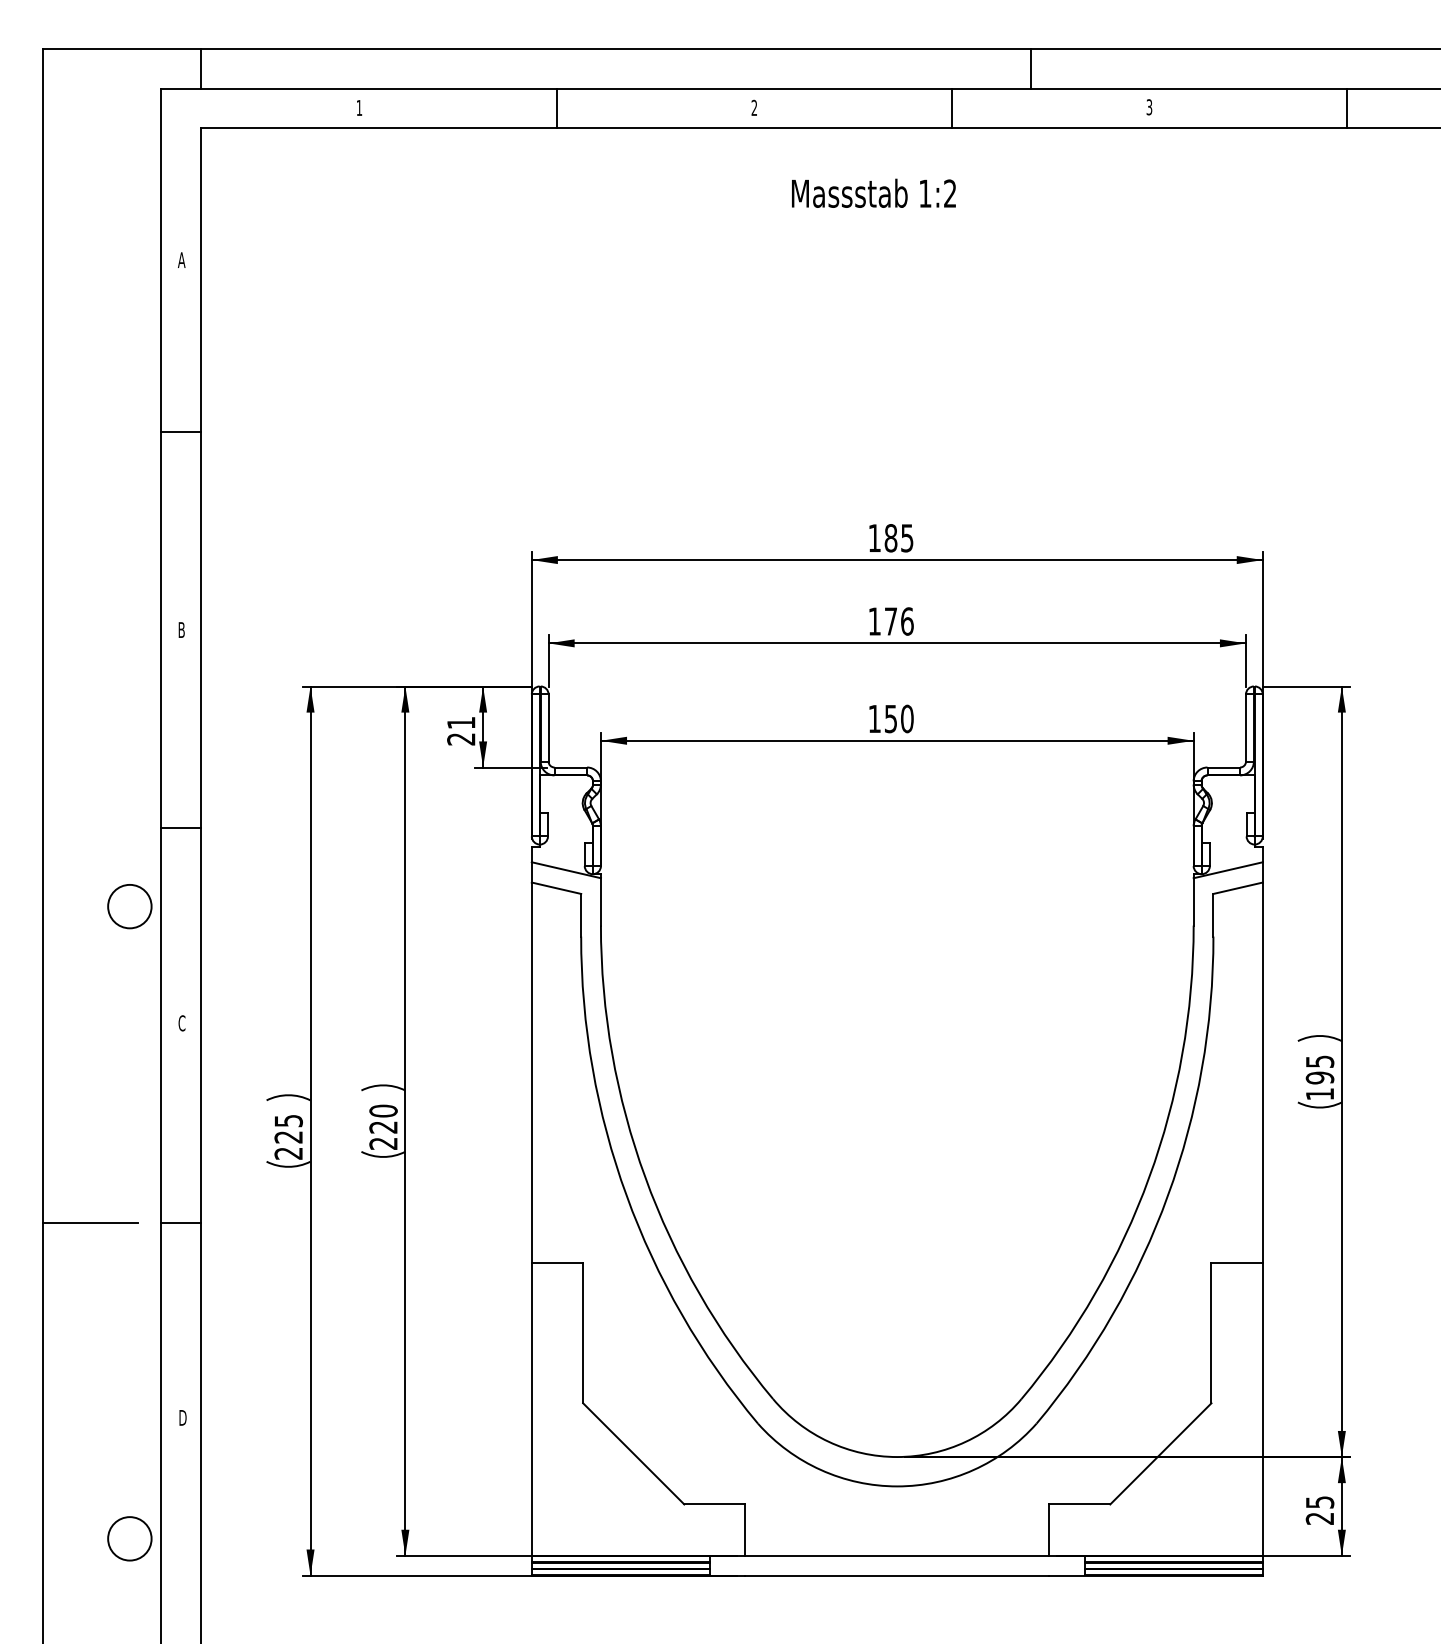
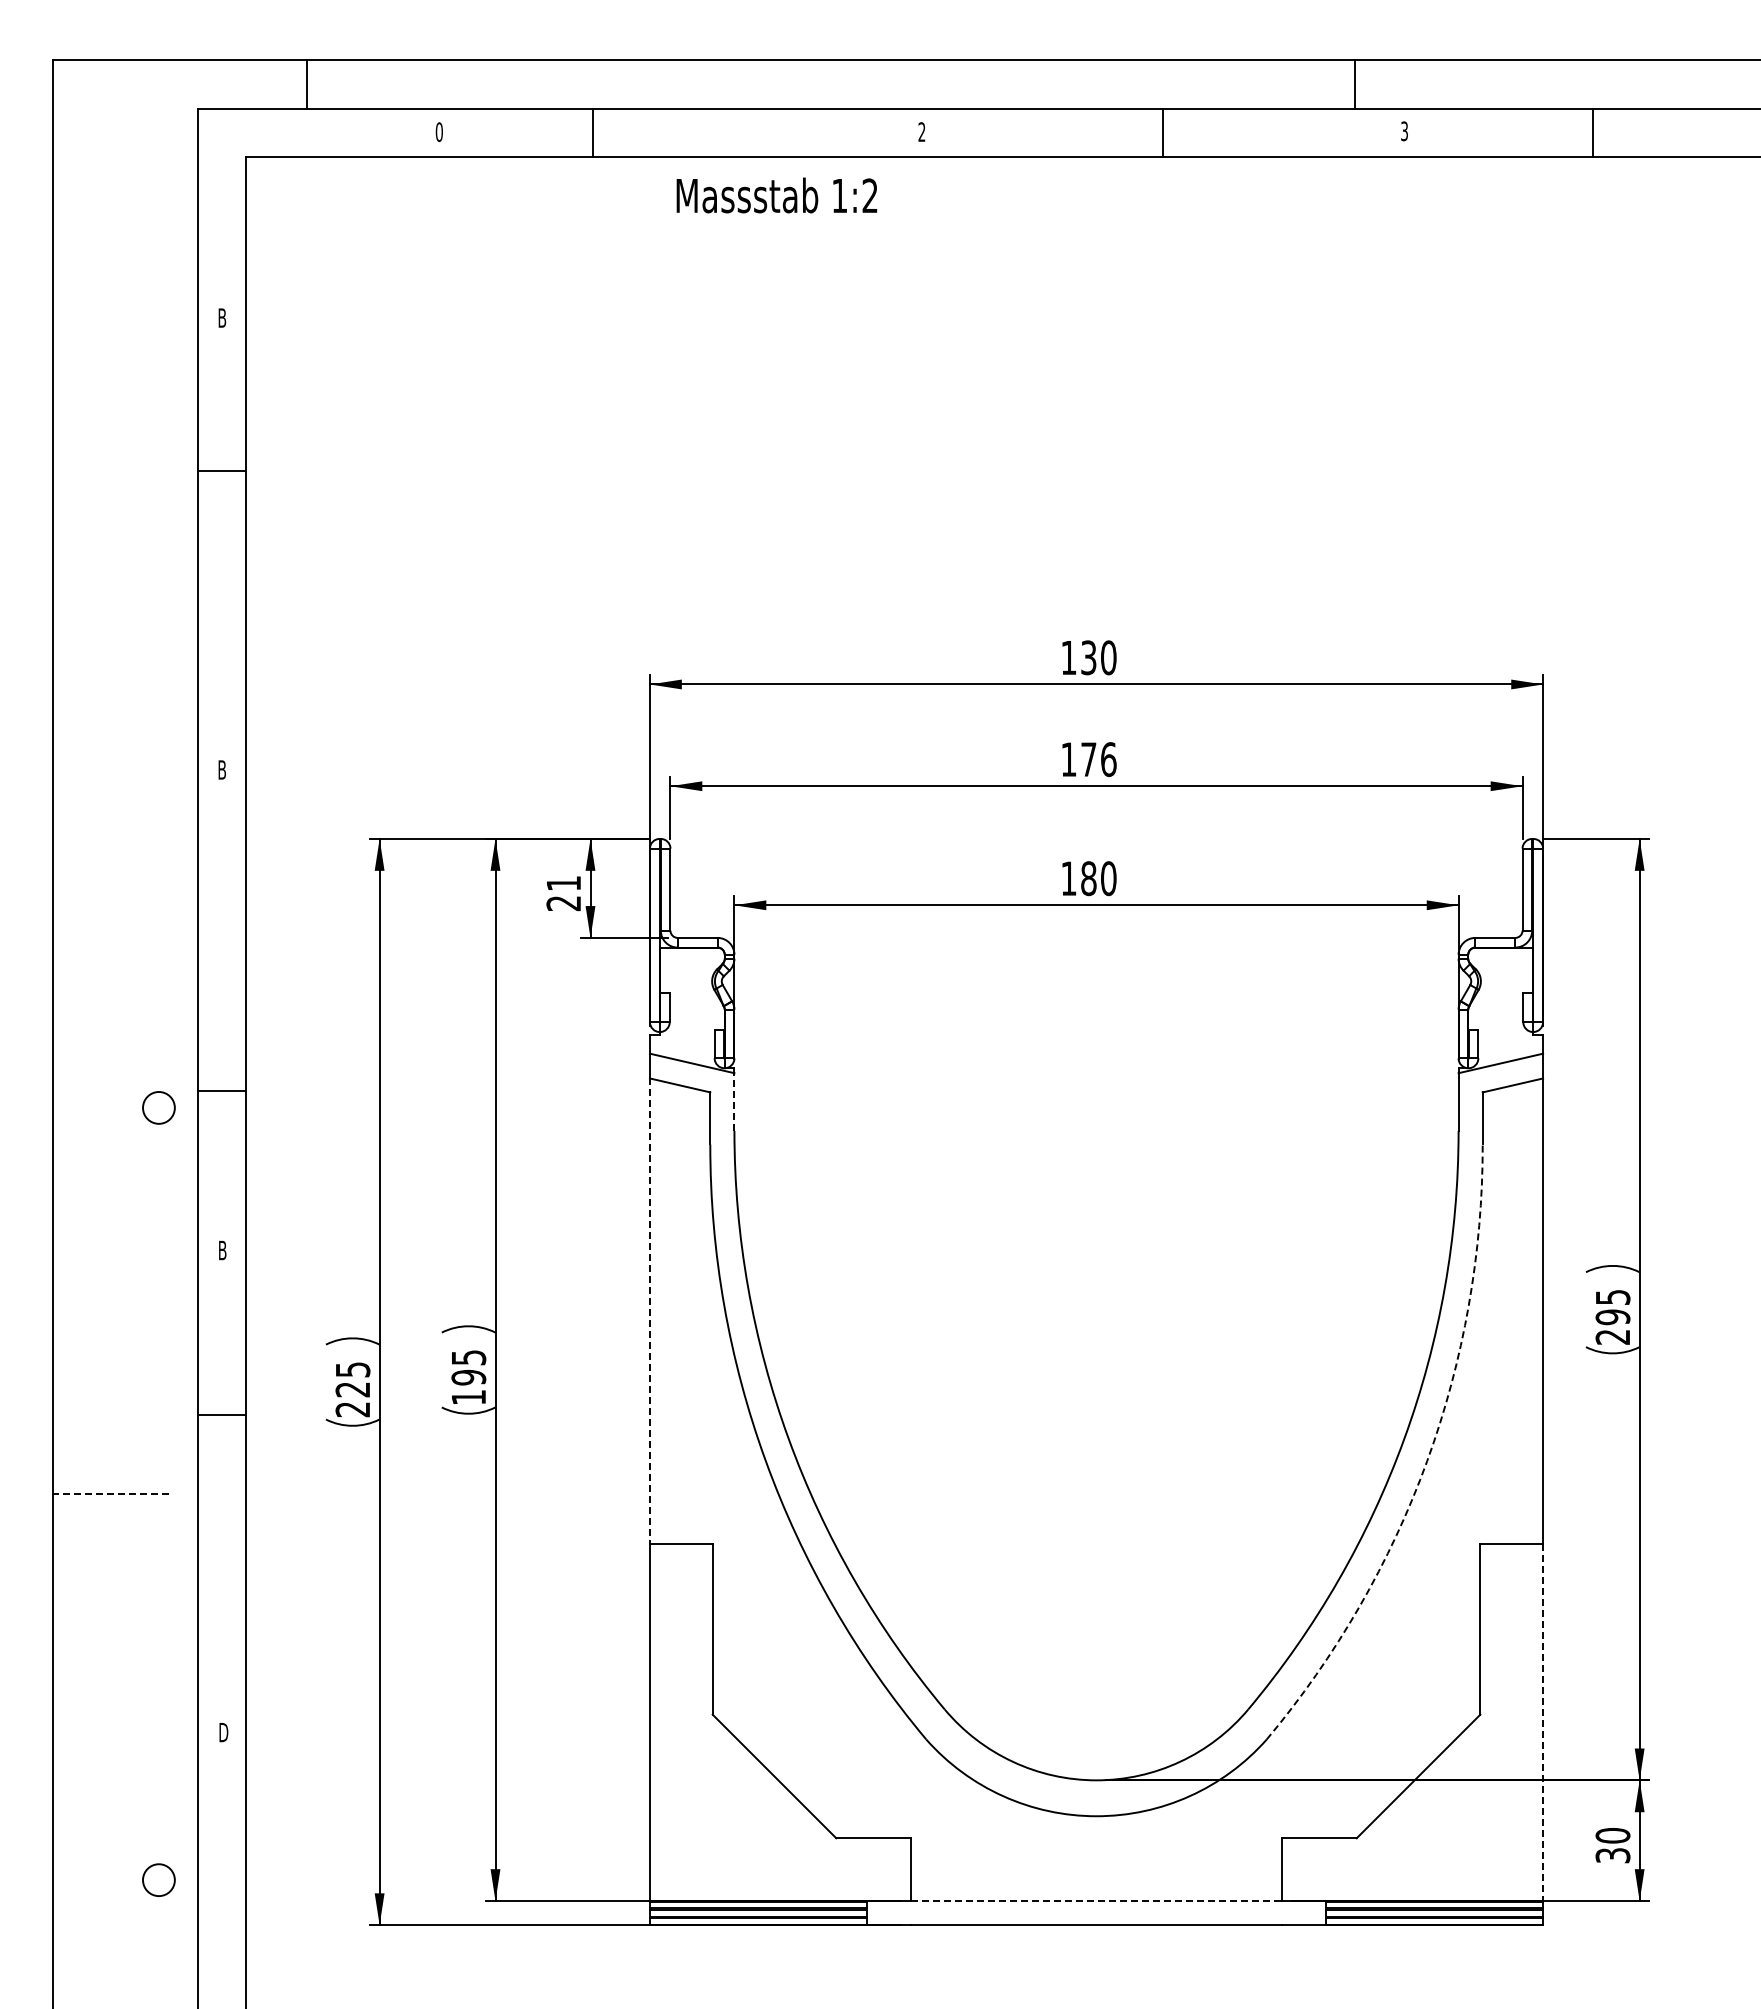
line: (200, 68) -> (306, 84), moved
line: (1030, 68) -> (1354, 84), moved
text: (358, 108) -> (438, 132), 1 -> 0
line: (556, 108) -> (593, 132), moved
line: (1346, 108) -> (1592, 132), moved
text: (873, 193) -> (776, 195), moved
text: (181, 259) -> (221, 317), A -> B
line: (181, 432) -> (221, 470), moved
text: (898, 537) -> (1098, 657), 185 -> 130
text: (890, 718) -> (1088, 878), 150 -> 180
line: (181, 827) -> (221, 1091), moved
line: (600, 902) -> (734, 1102), solid -> dashed
circle: (129, 906) -> (158, 1107), size x0.6
text: (181, 1023) -> (222, 1250), C -> B
line: (531, 1073) -> (649, 1311), solid -> dashed
text: (1319, 1094) -> (1612, 1337), 195 -> 295
text: (383, 1127) -> (468, 1377), 220 -> 195
arc: (1168, 1196) -> (1427, 1461), solid -> dashed
line: (90, 1223) -> (110, 1494), solid -> dashed
line: (181, 1223) -> (221, 1415), moved
line: (1263, 1409) -> (1543, 1722), solid -> dashed
text: (1319, 1510) -> (1612, 1845), 25 -> 30
circle: (129, 1538) -> (158, 1879), size x0.6
line: (897, 1556) -> (1096, 1901), solid -> dashed

